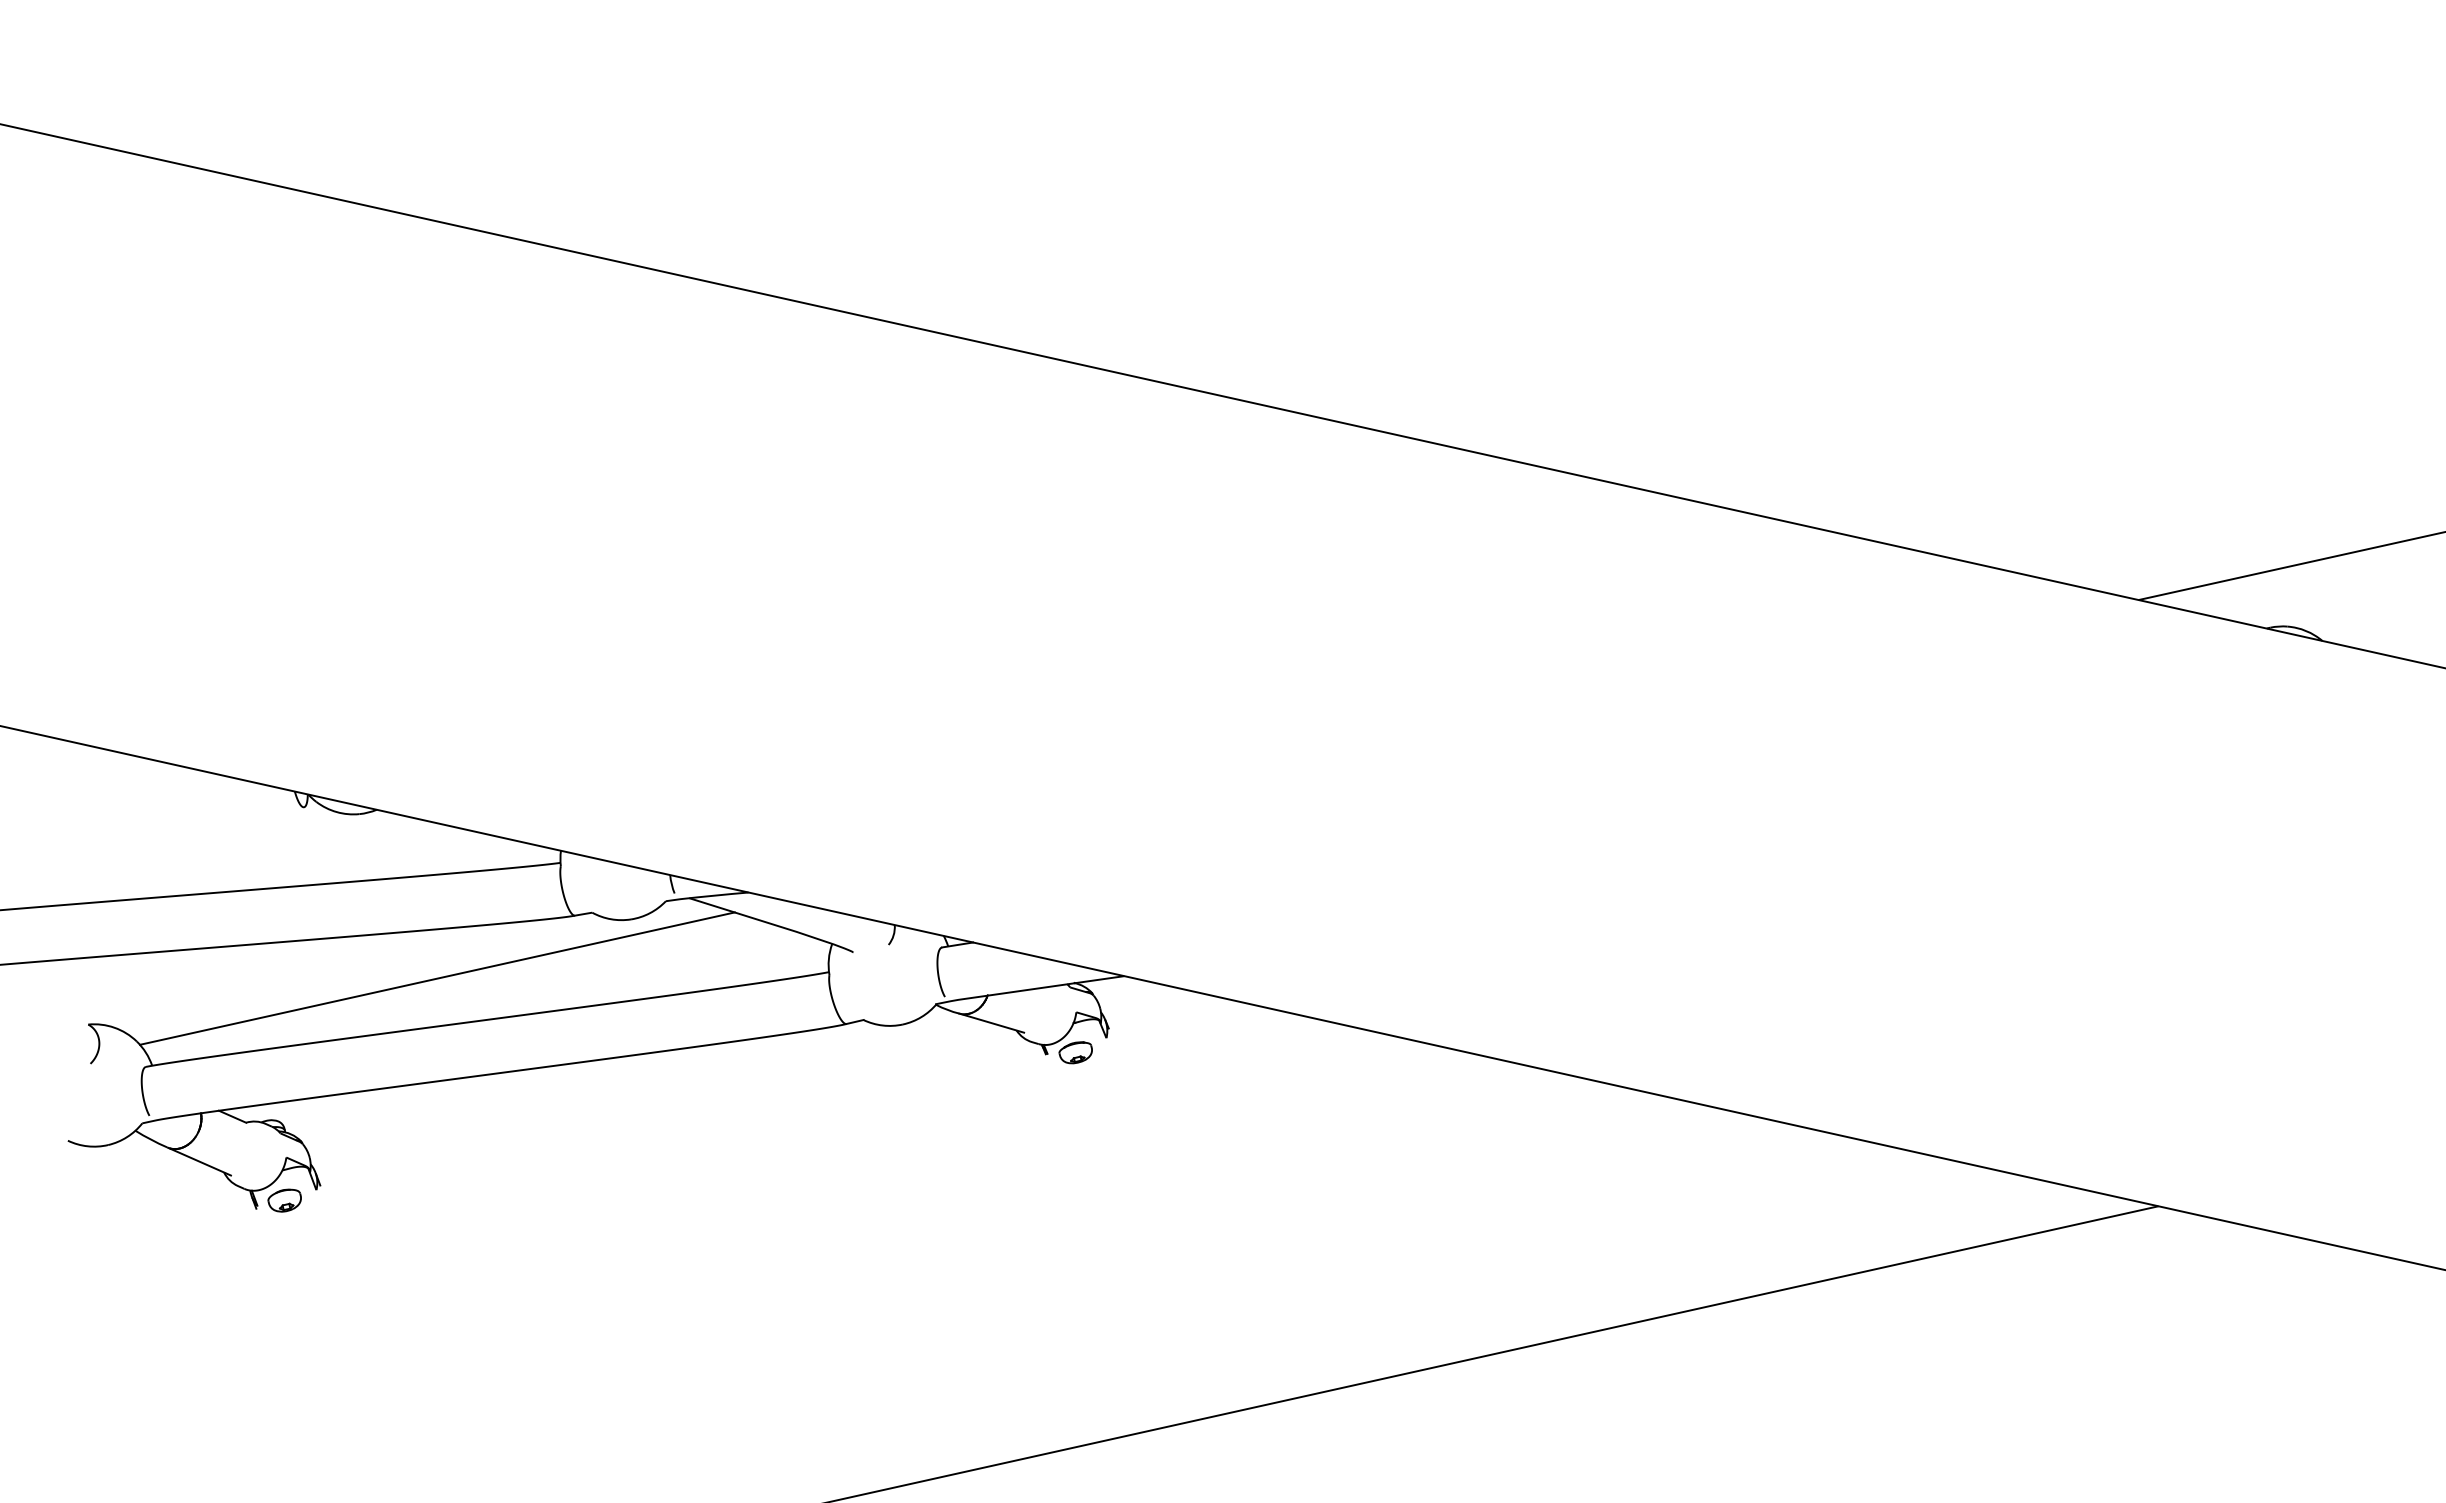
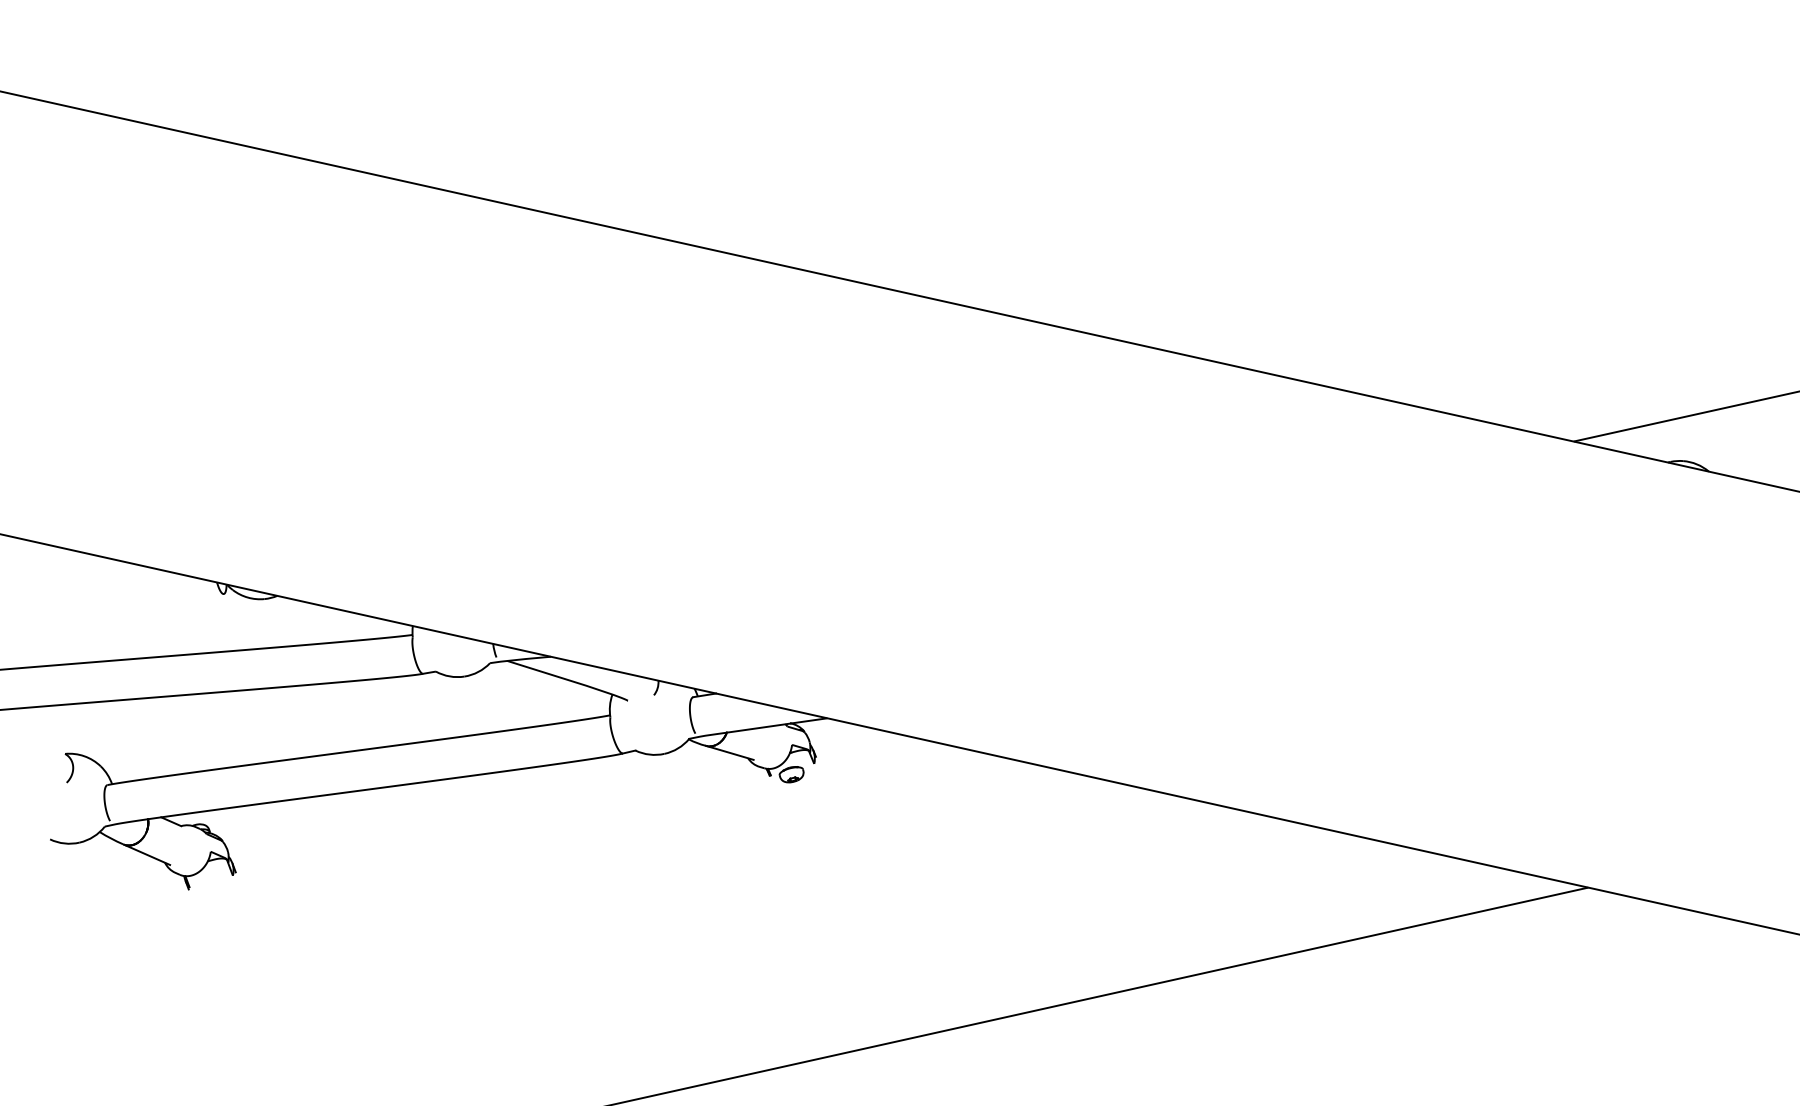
line: (437, 978) -> (322, 720), removed
part: (284, 1200) -> (209, 883), removed

